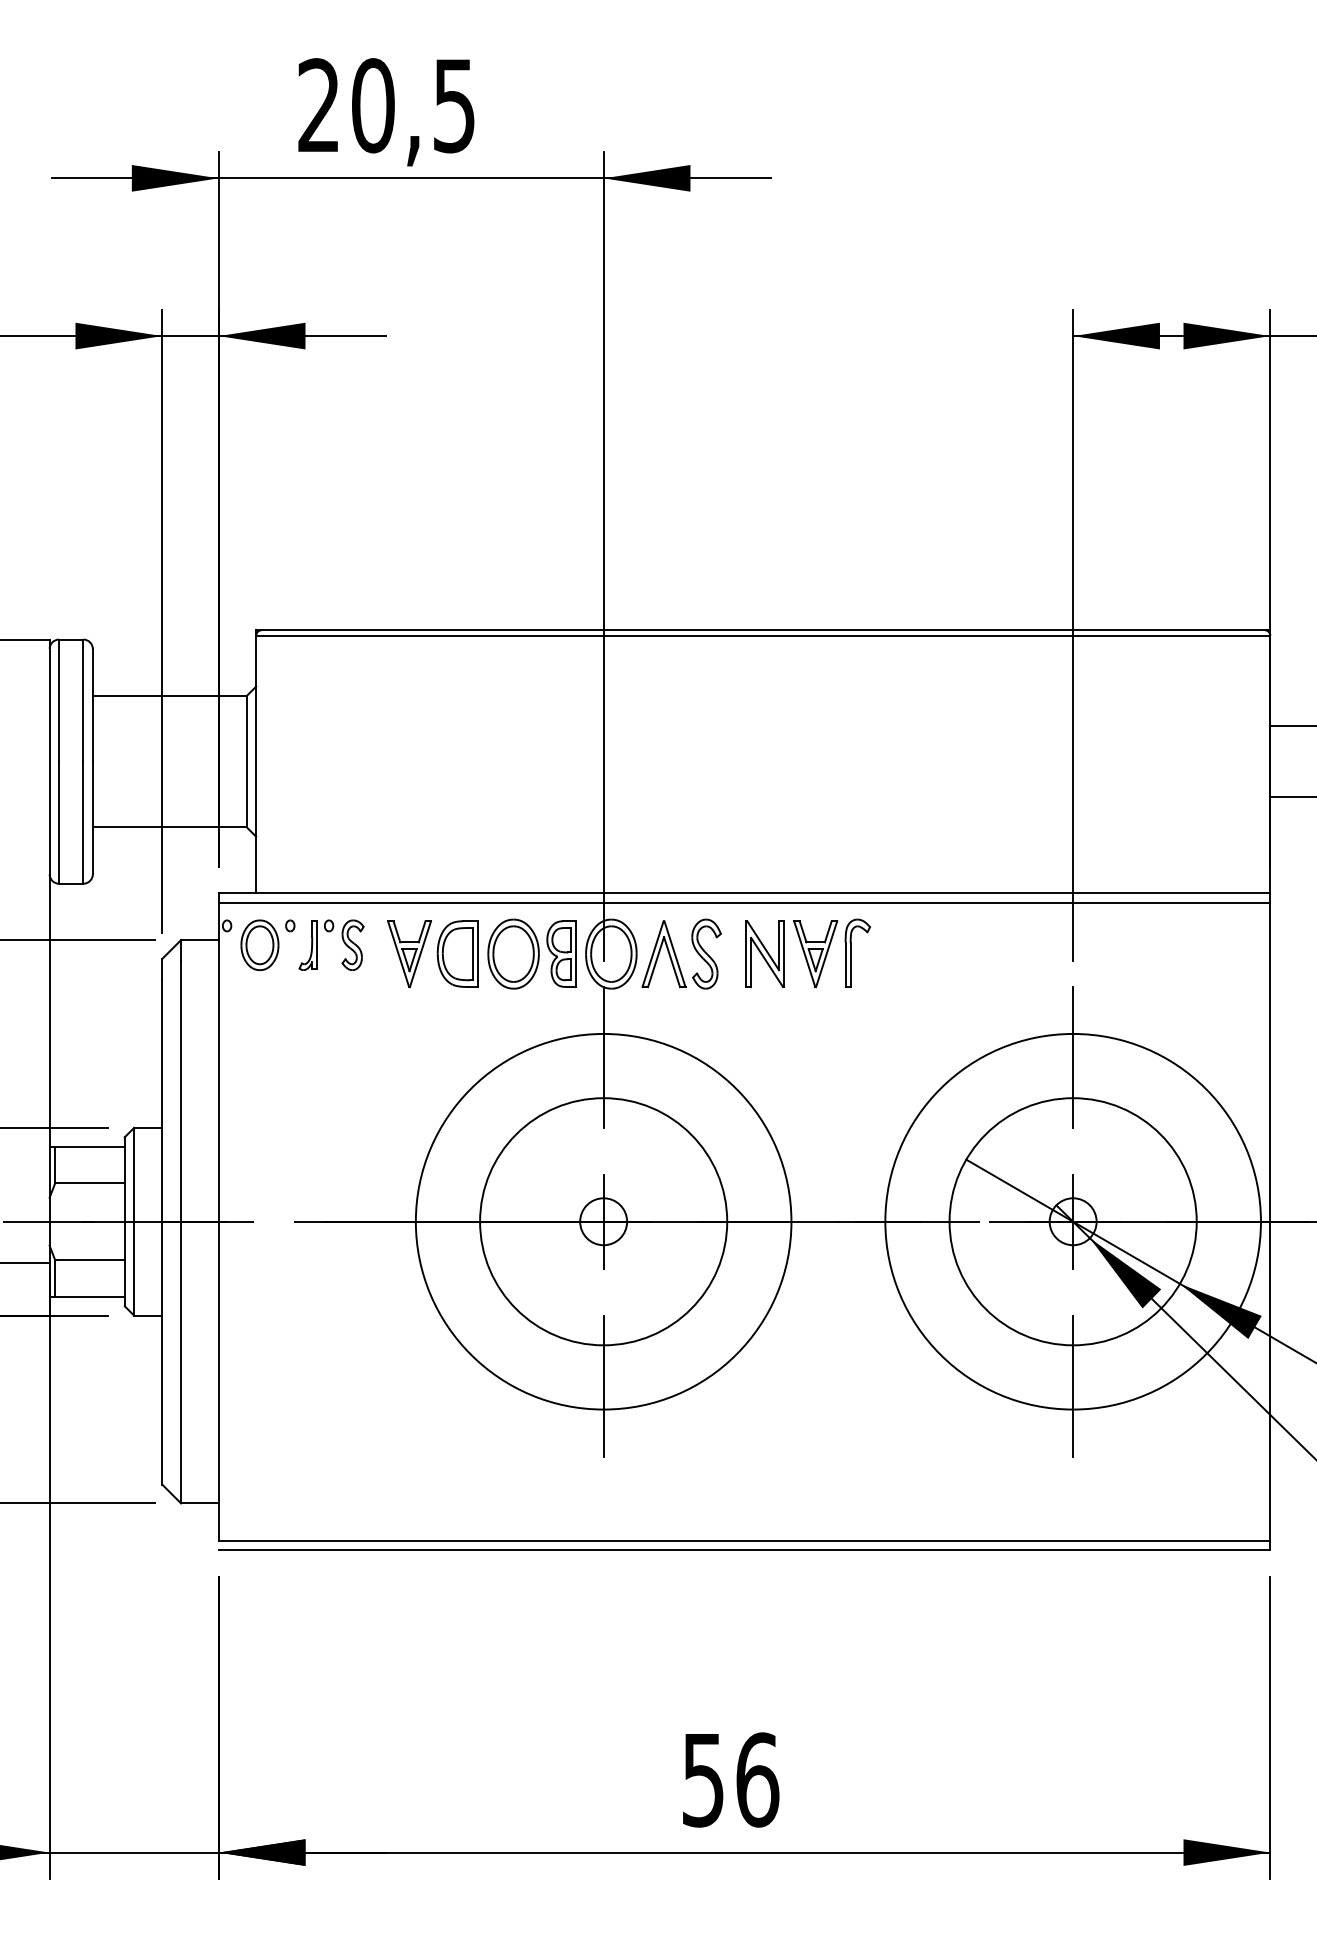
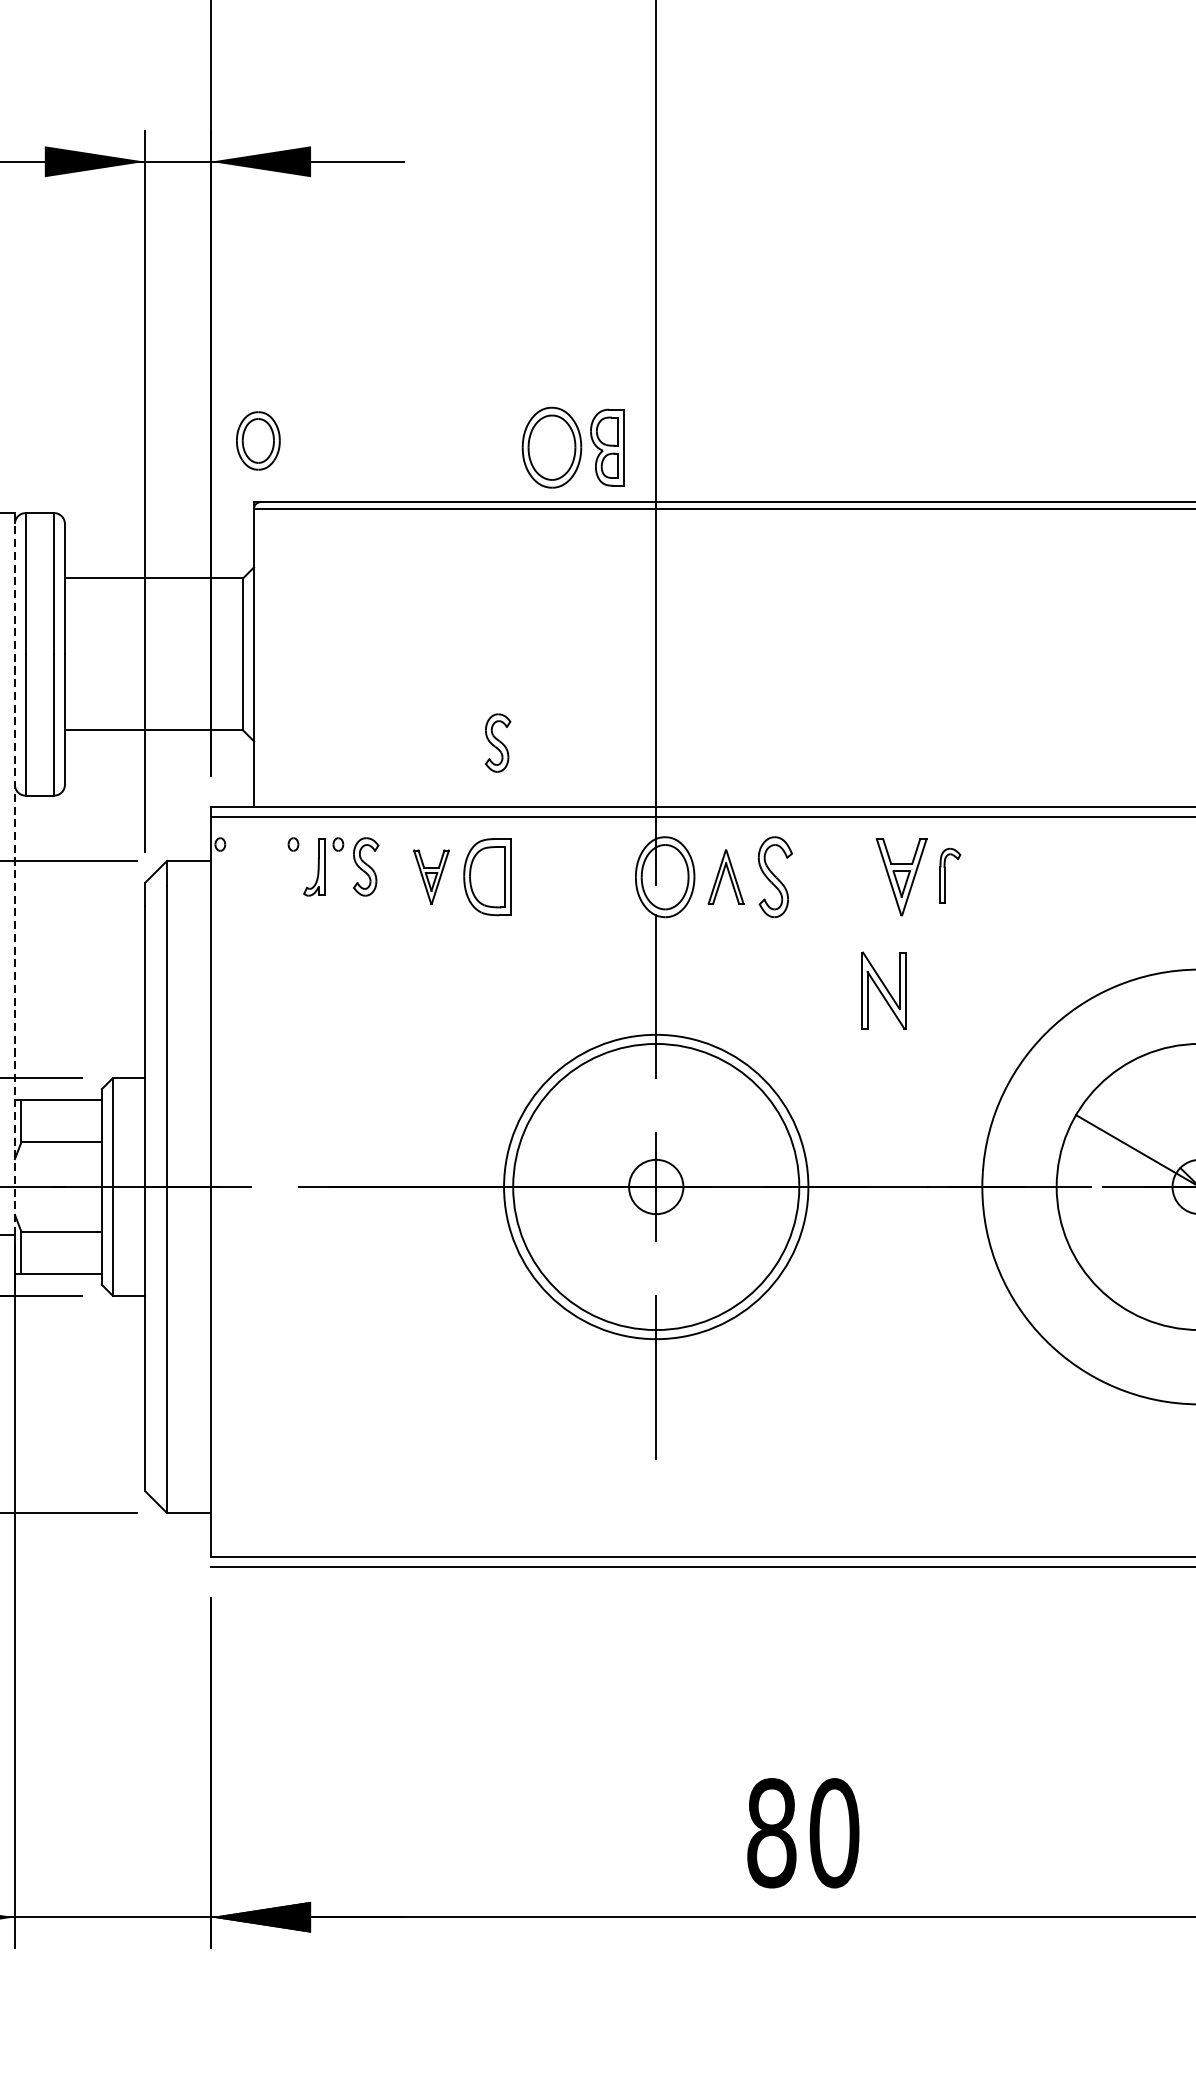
part: (466, 837) -> (497, 742), added
part: (259, 944) -> (257, 440), moved
line: (49, 951) -> (14, 874), solid -> dashed
part: (857, 952) -> (950, 875), size x0.7
part: (409, 953) -> (431, 876), size x0.7
part: (531, 953) -> (572, 446), moved
part: (663, 953) -> (725, 876), size x0.7
part: (764, 953) -> (882, 989), moved
circle: (603, 1221) -> (656, 1186), size x0.7
text: (730, 1779) -> (803, 1832), 56 -> 80

